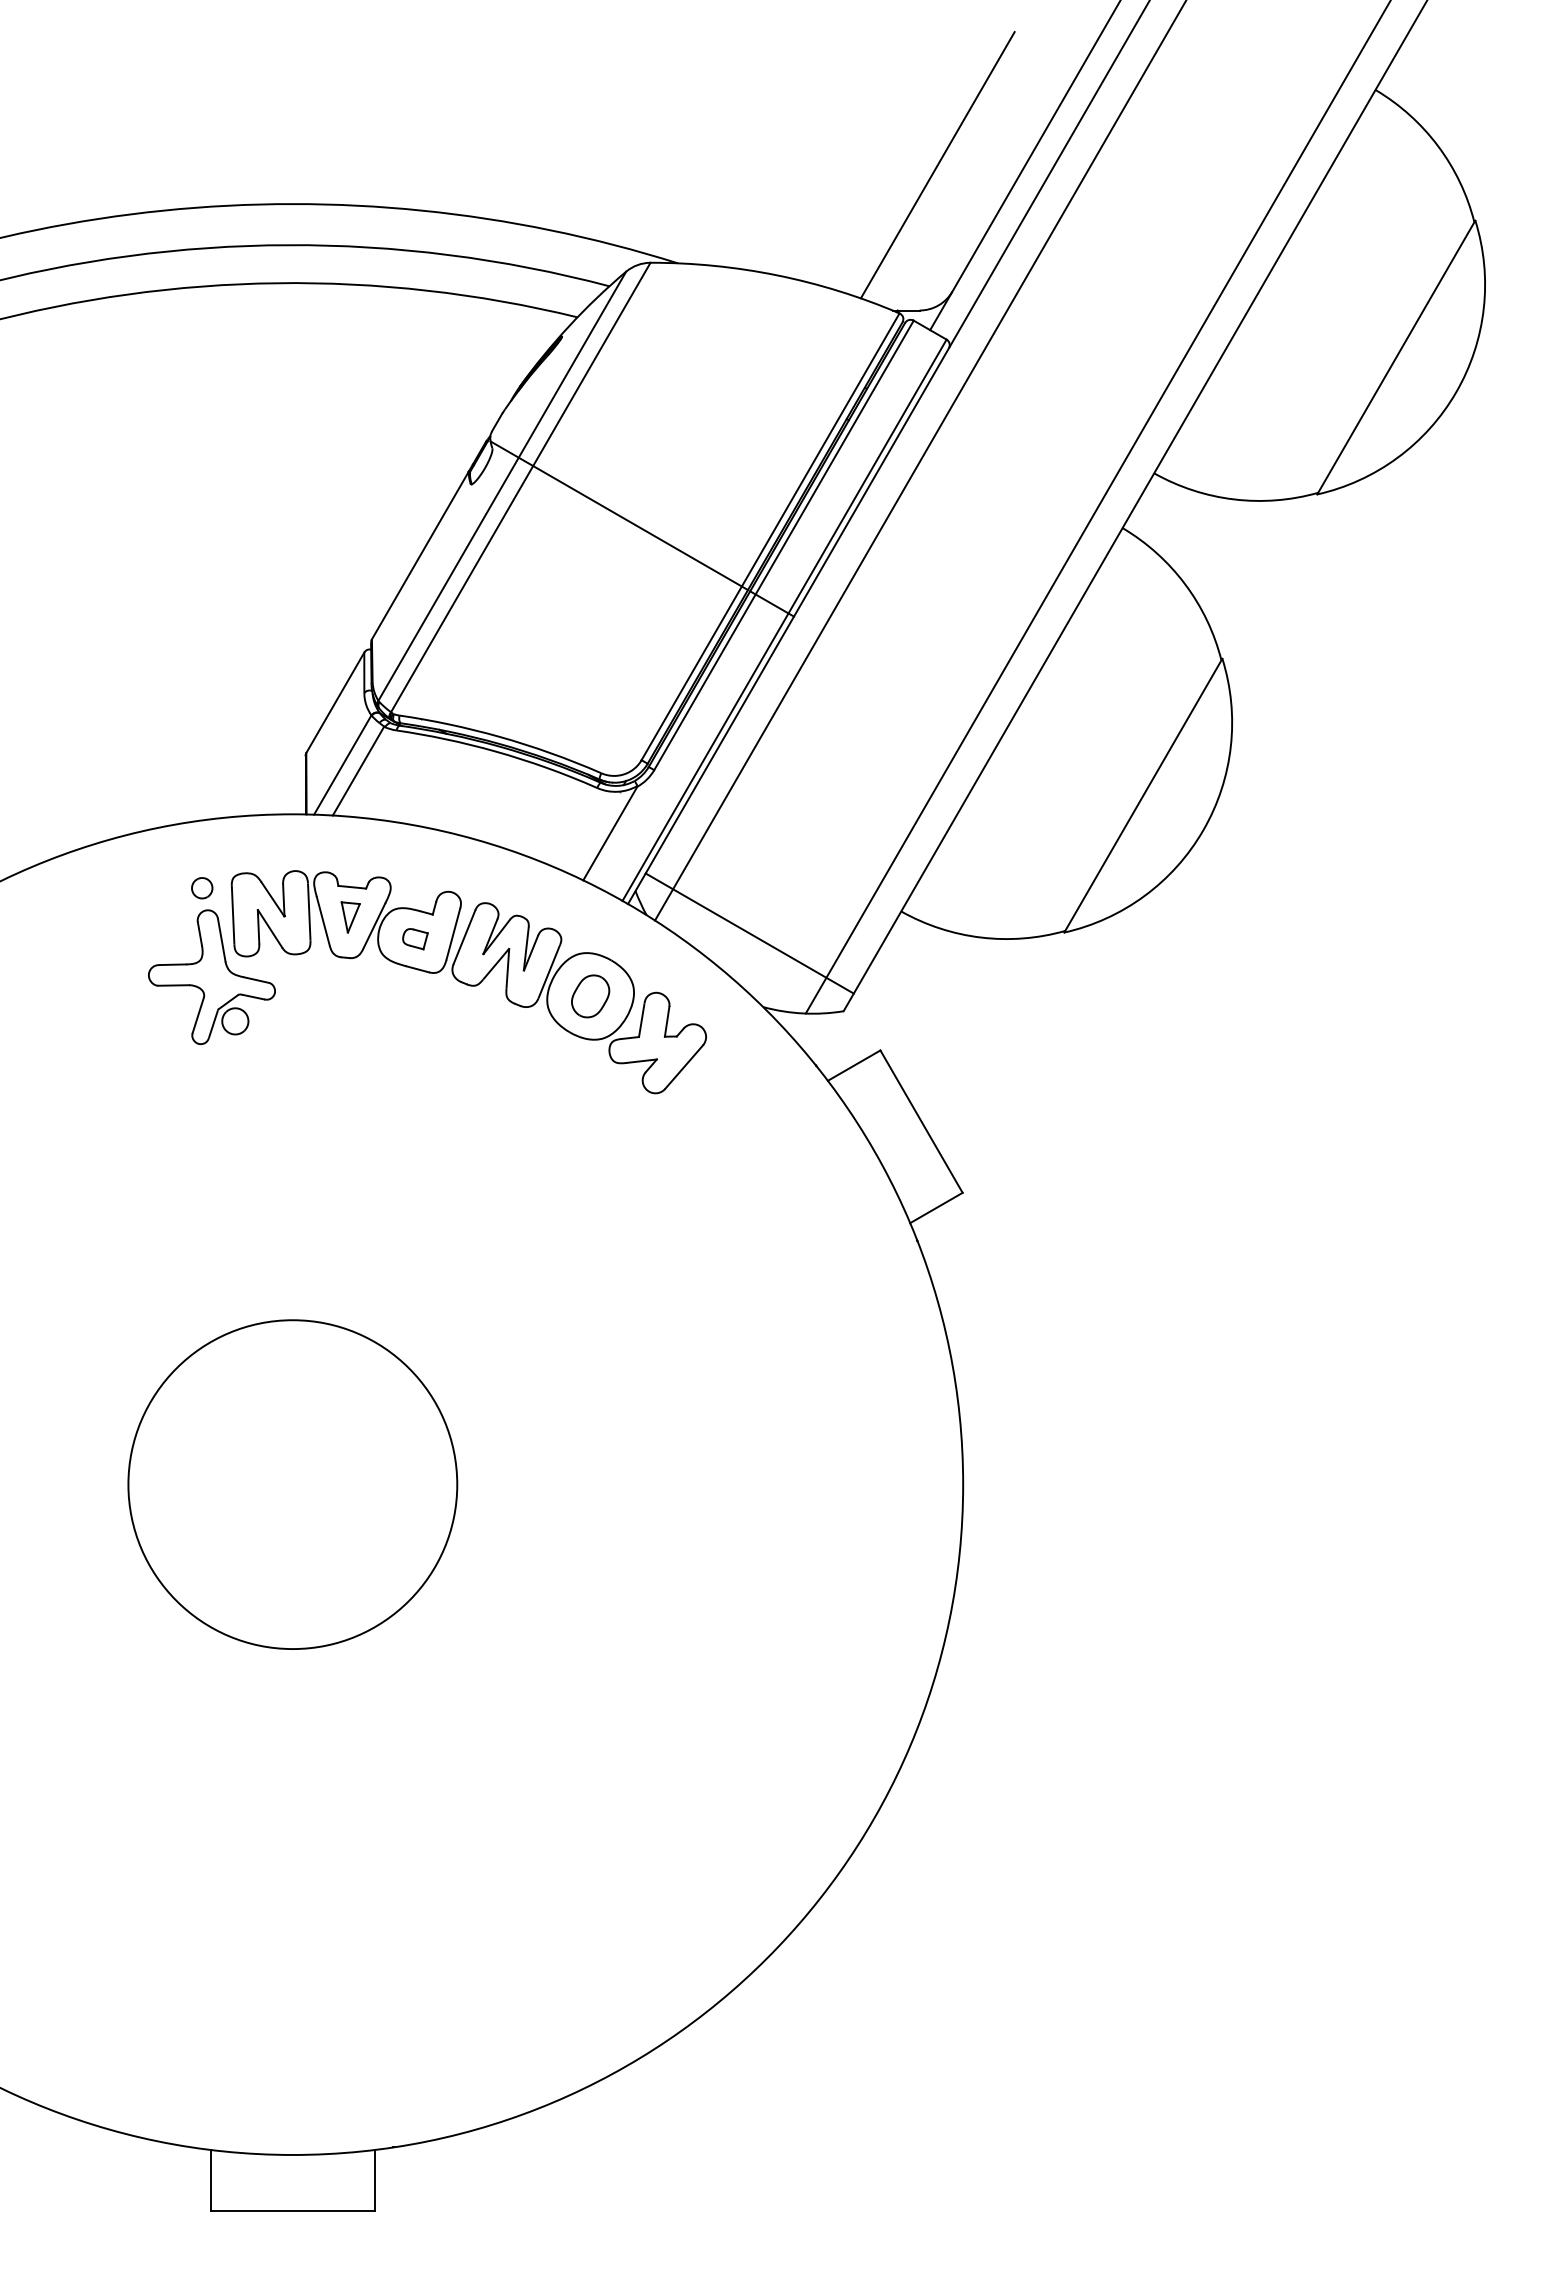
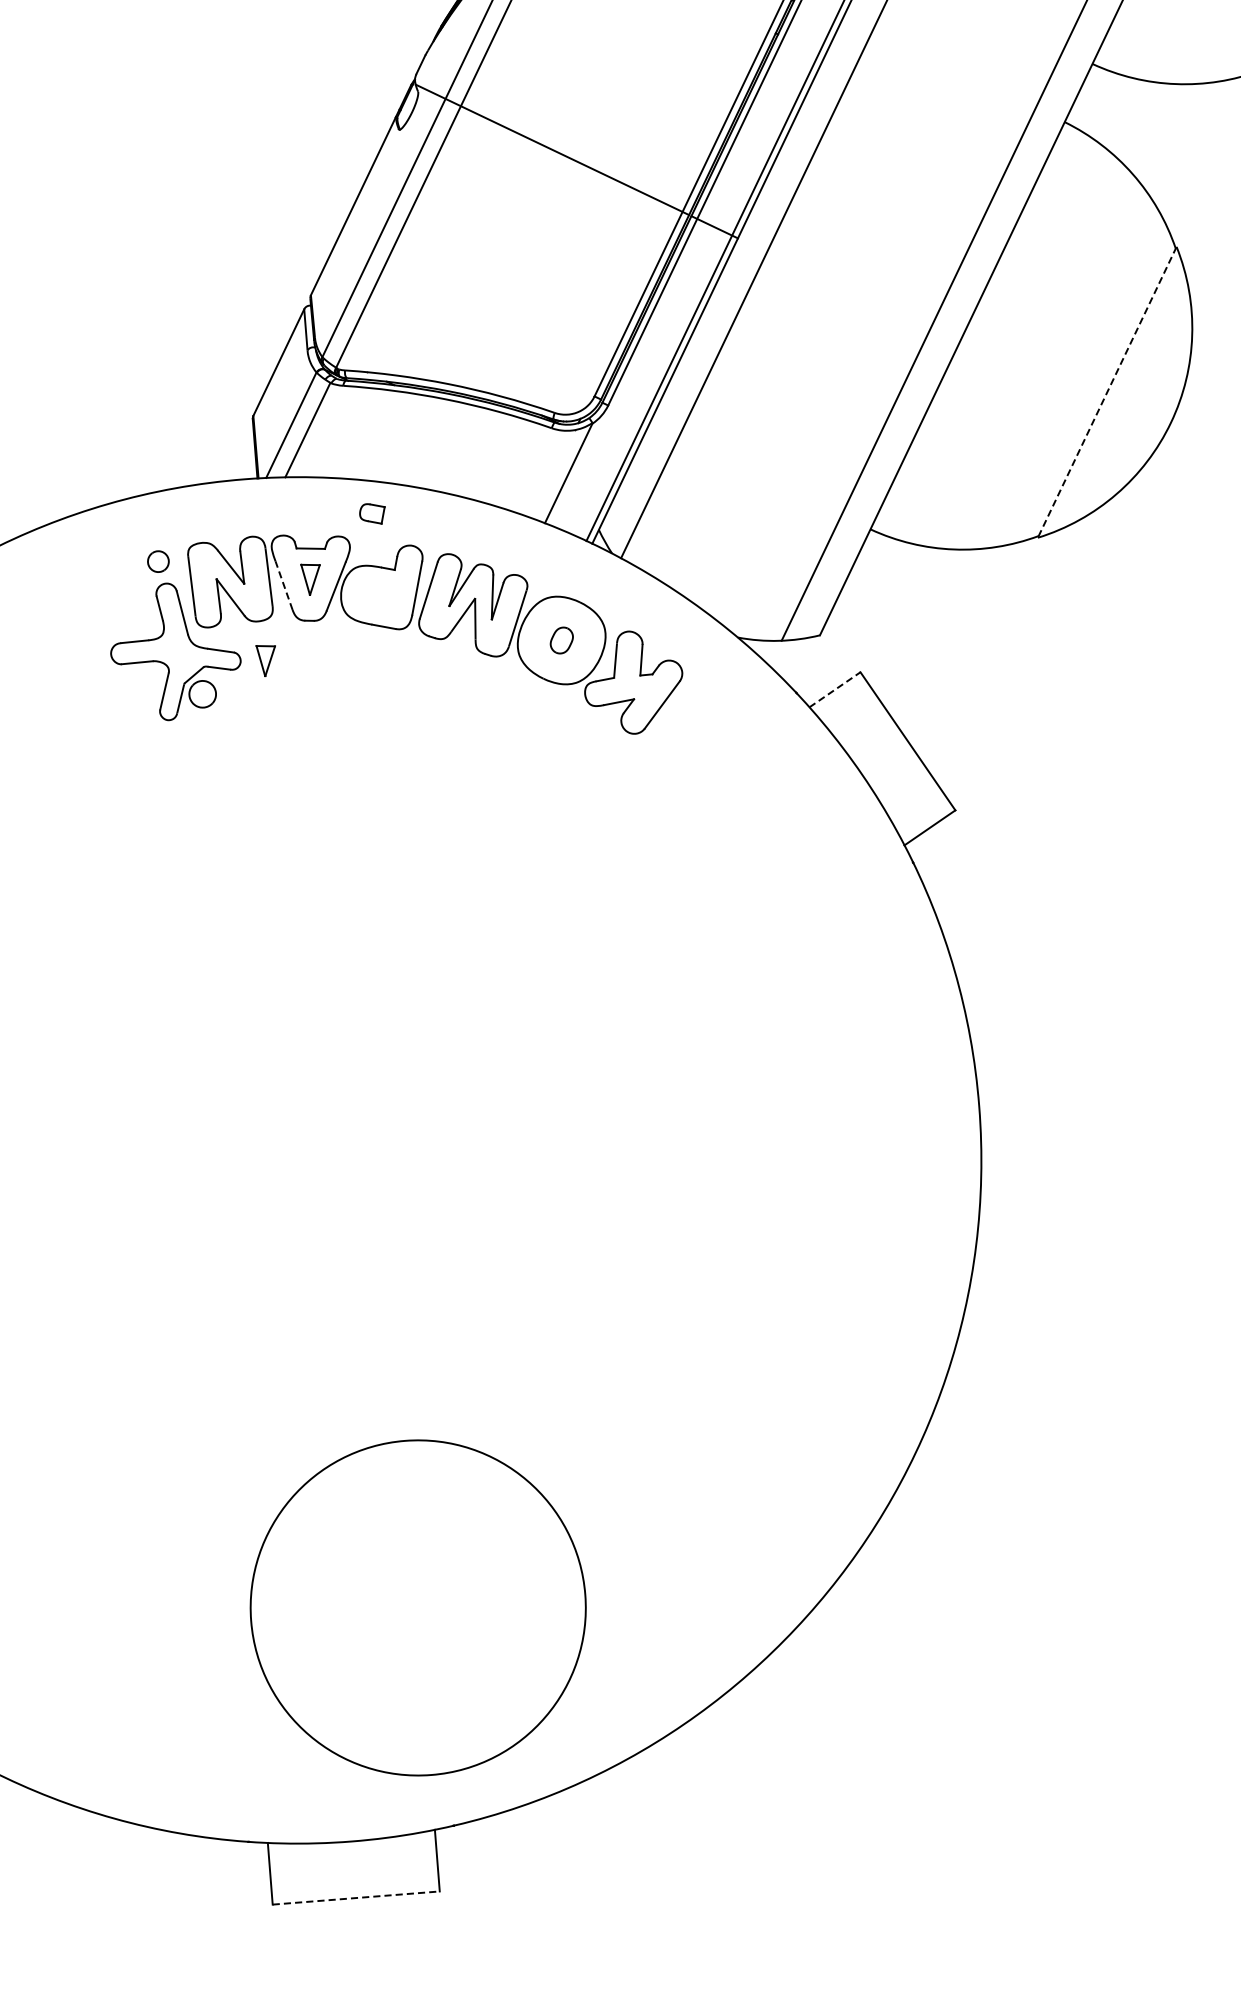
line: (1143, 796) -> (1107, 393), solid -> dashed
line: (323, 920) -> (284, 584), solid -> dashed
line: (749, 933) -> (718, 563), removed
part: (415, 939) -> (372, 514), moved
part: (300, 993) -> (266, 660), added
part: (590, 996) -> (561, 640), size x0.6
line: (854, 1065) -> (835, 689), solid -> dashed
circle: (292, 1484) -> (417, 1607), moved
line: (293, 2210) -> (356, 1897), solid -> dashed

